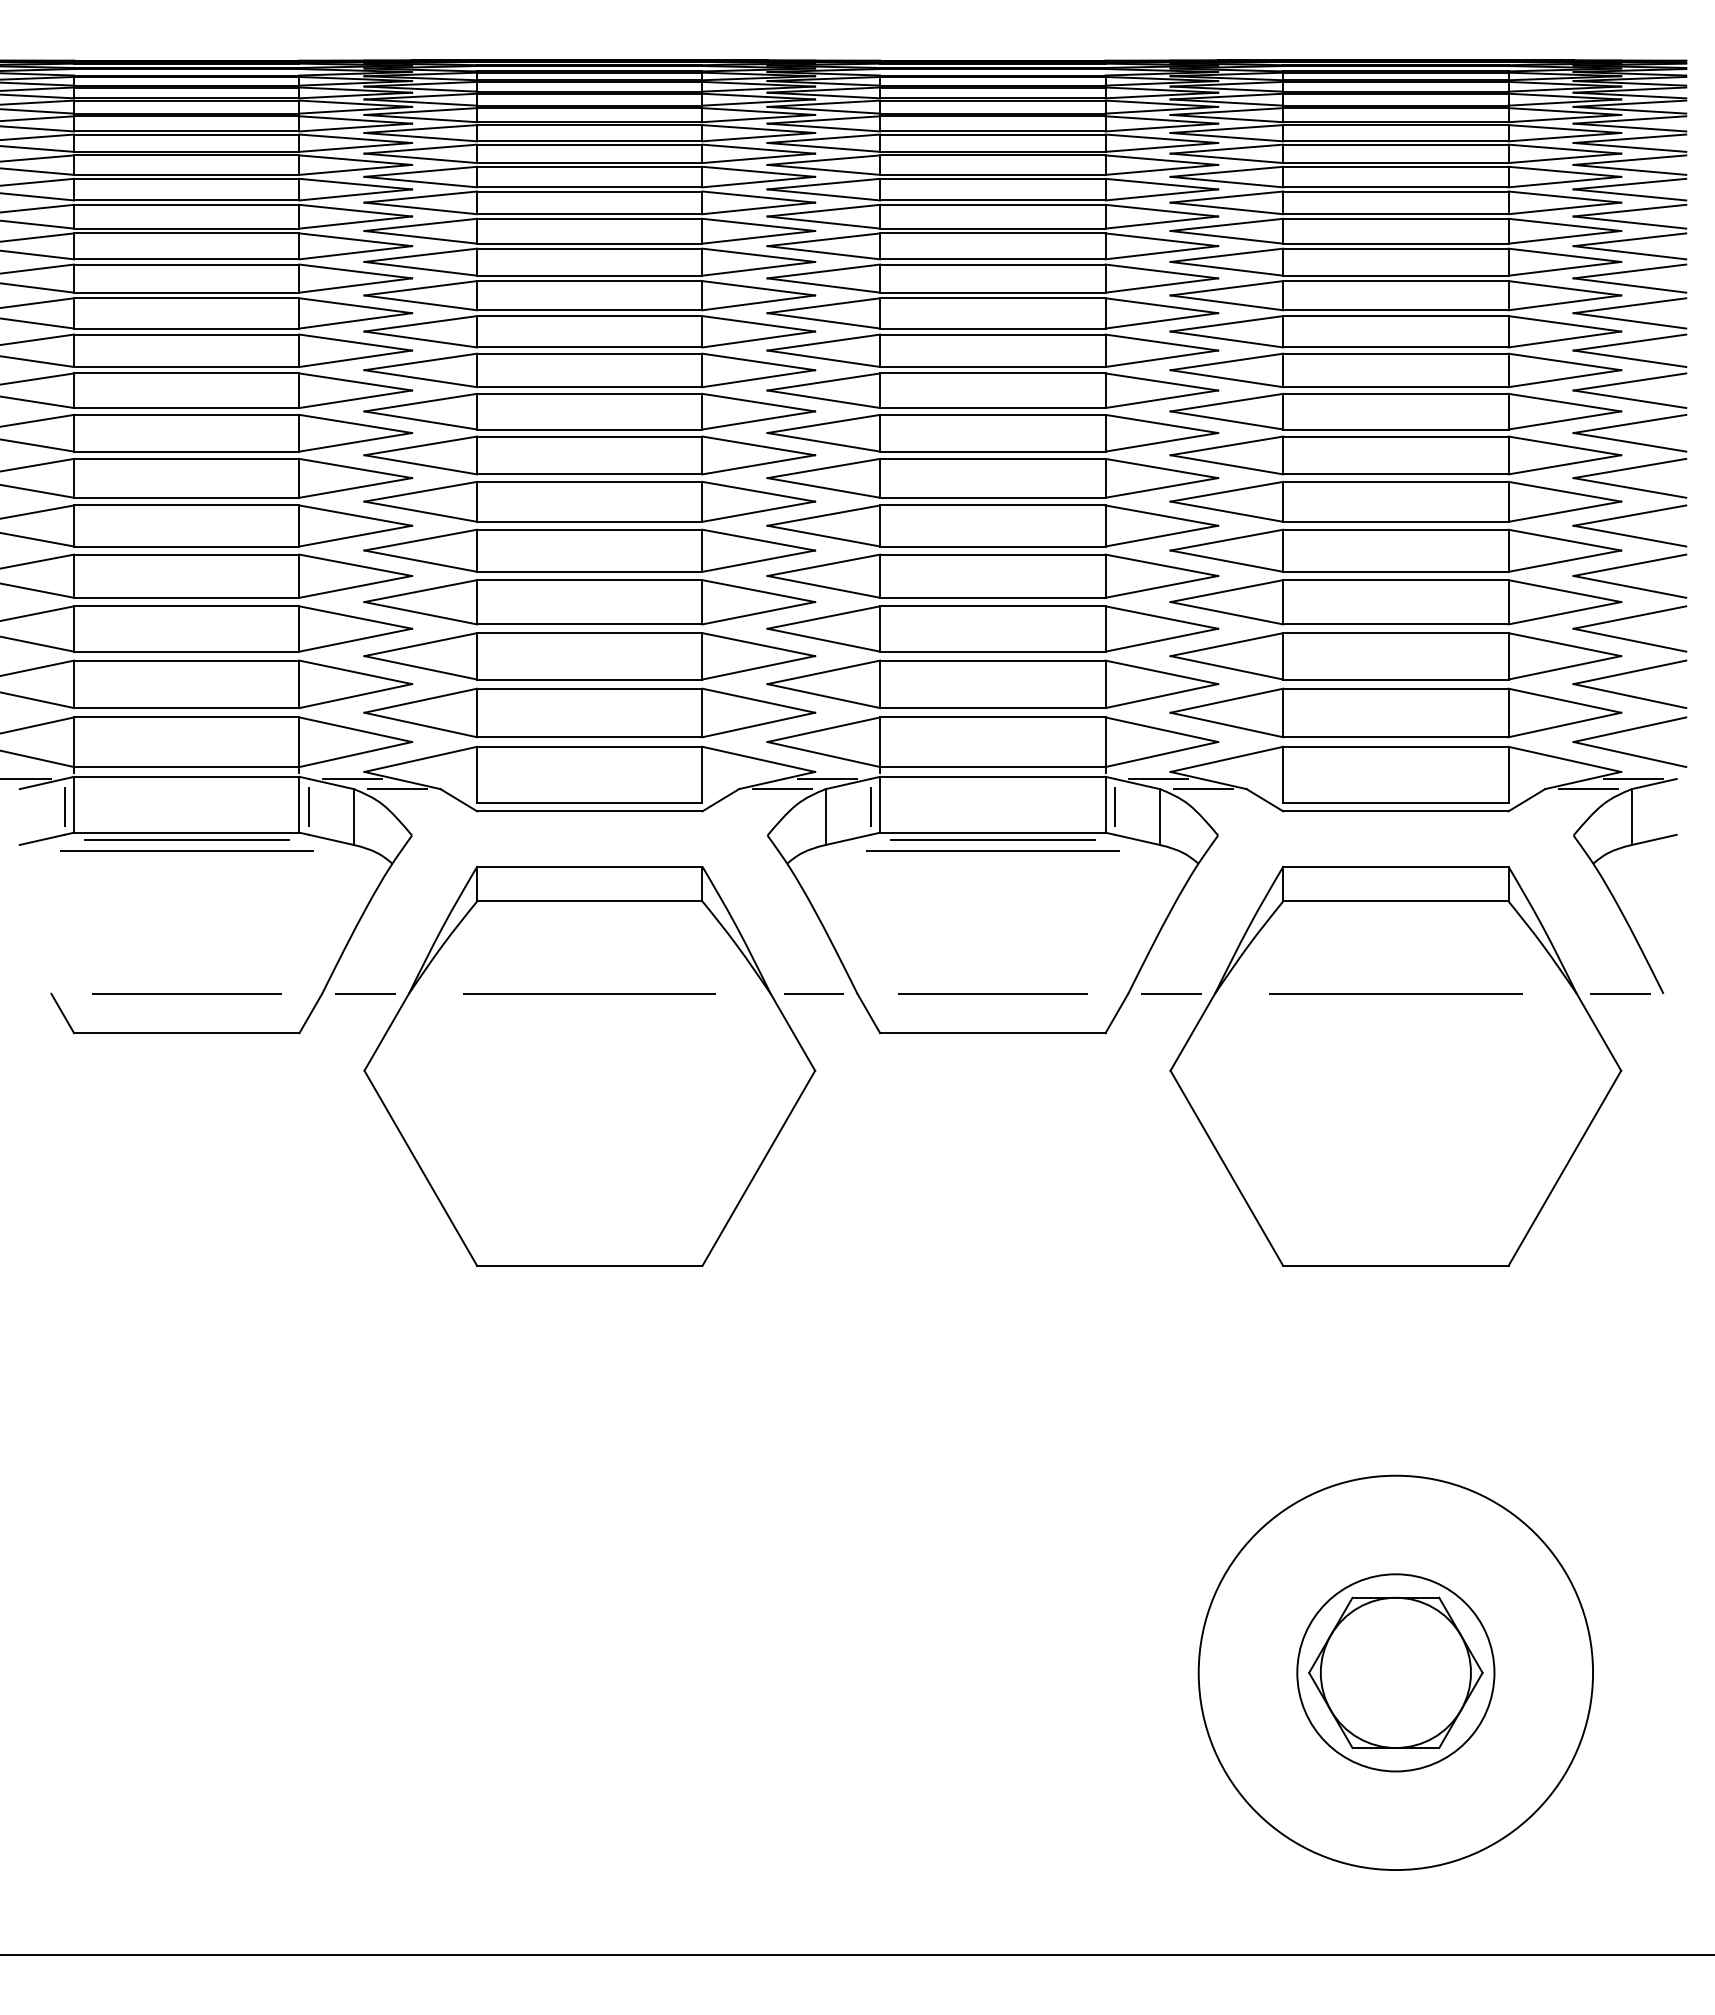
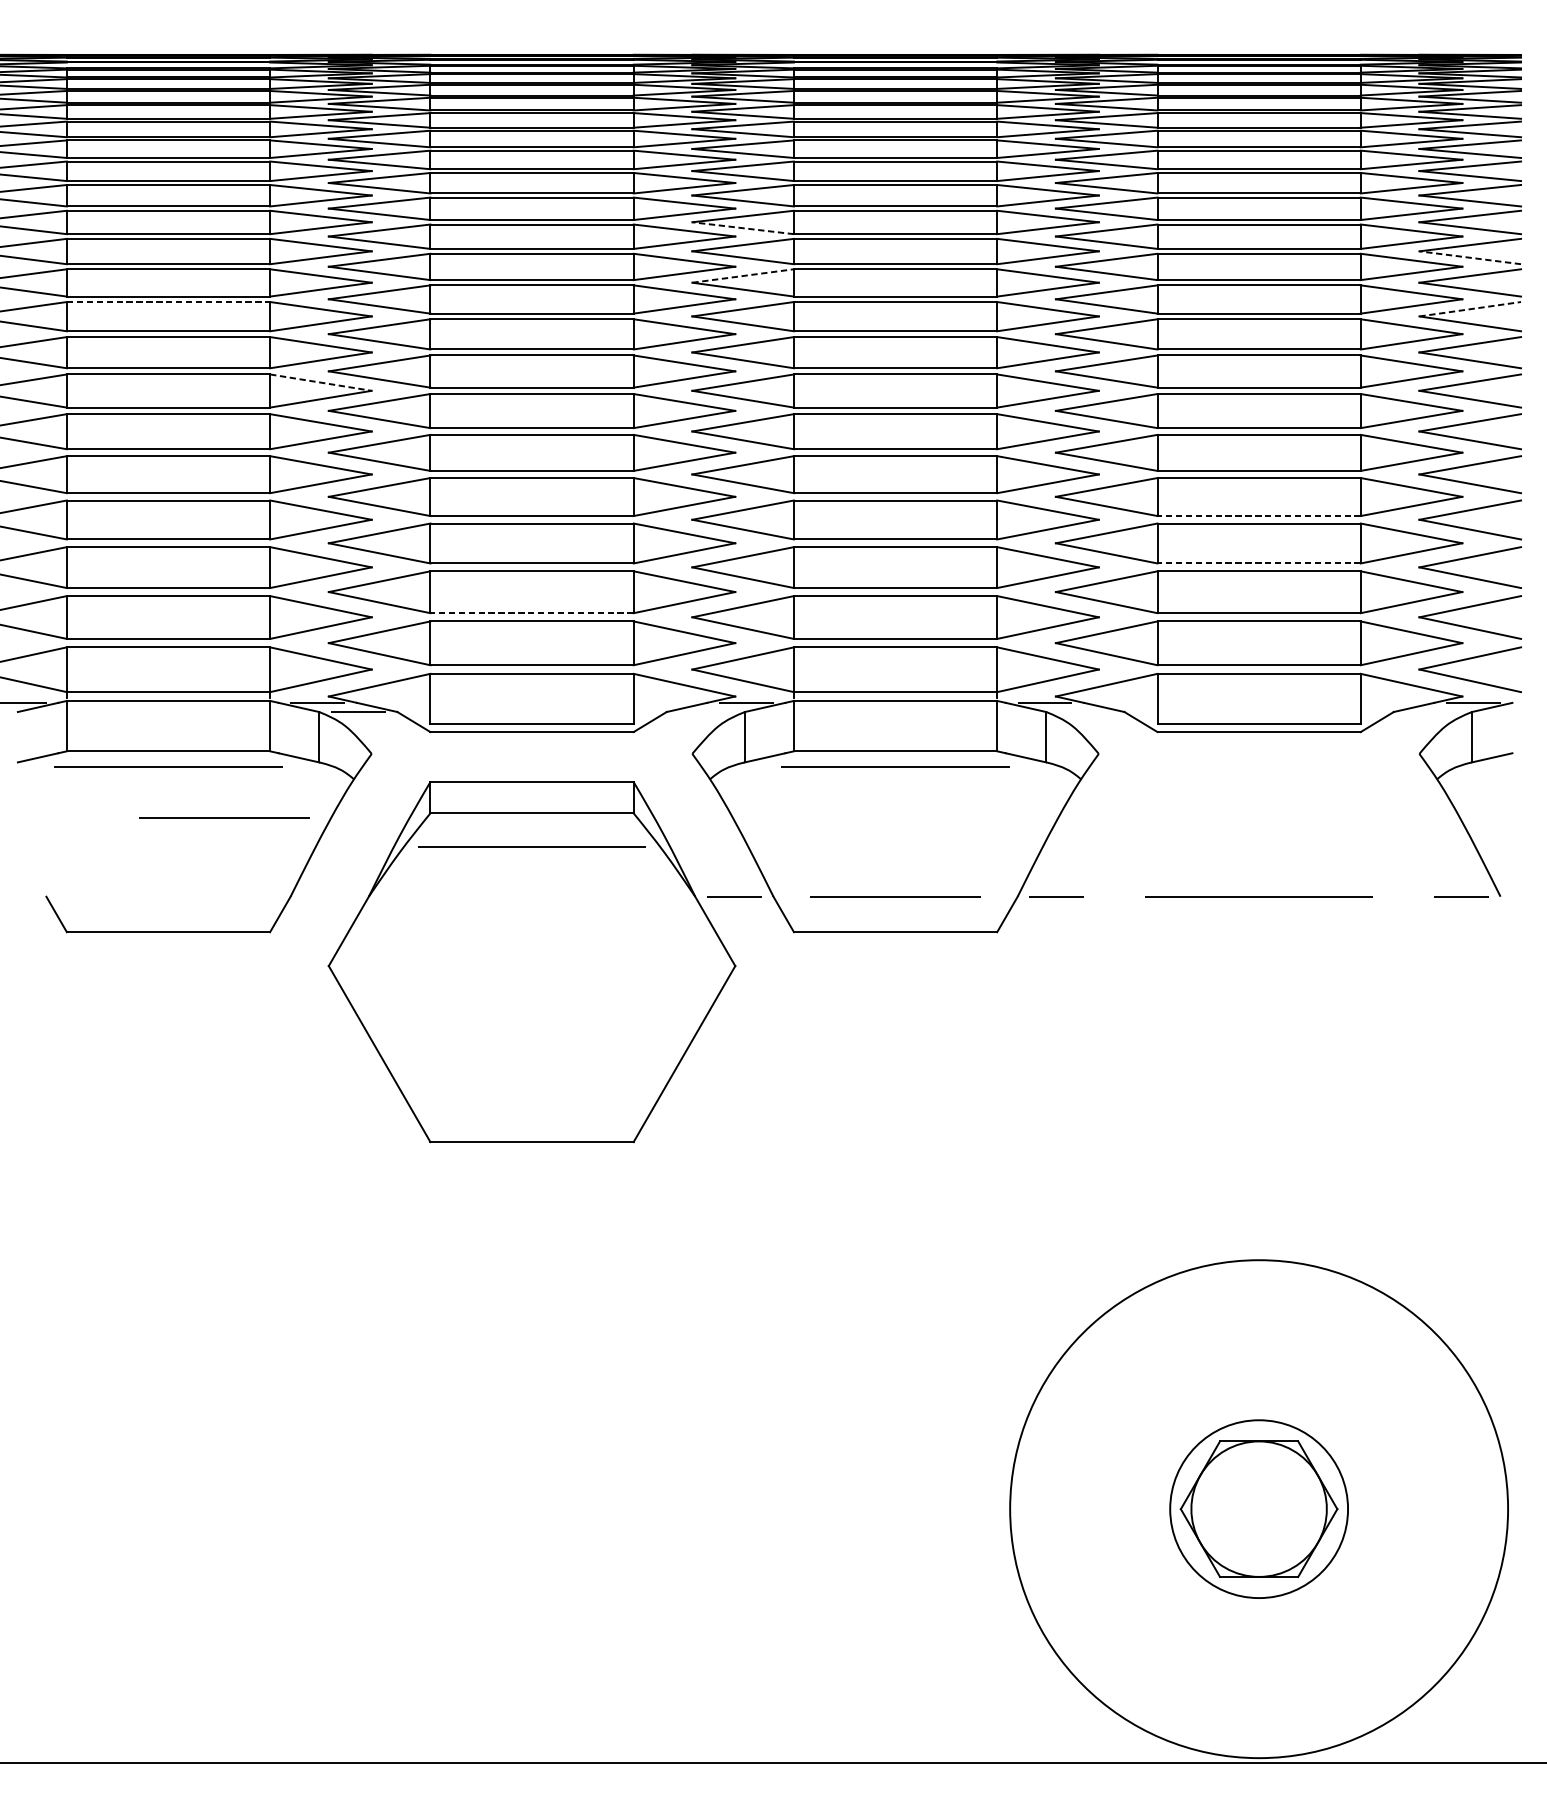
line: (823, 252) -> (742, 227), solid -> dashed
line: (1629, 285) -> (1469, 257), solid -> dashed
line: (823, 305) -> (742, 275), solid -> dashed
line: (186, 334) -> (168, 301), solid -> dashed
line: (1629, 342) -> (1469, 309), solid -> dashed
line: (356, 424) -> (321, 383), solid -> dashed
line: (1395, 571) -> (1258, 515), solid -> dashed
line: (1395, 624) -> (1258, 563), solid -> dashed
line: (589, 679) -> (531, 613), solid -> dashed
line: (782, 789) -> (705, 712), removed
line: (1202, 789) -> (1084, 712), removed
line: (1588, 789) -> (1432, 712), removed
line: (64, 806) -> (58, 727), removed
line: (308, 806) -> (278, 727), removed
line: (870, 806) -> (785, 727), removed
line: (1115, 806) -> (1006, 727), removed
line: (186, 840) -> (168, 758), removed
line: (992, 840) -> (895, 758), removed
line: (186, 993) -> (224, 817), moved
line: (365, 993) -> (329, 896), removed
line: (589, 993) -> (531, 846), moved
part: (1395, 1066) -> (1258, 962), removed
circle: (1395, 1672) -> (1258, 1508), size x1.4

